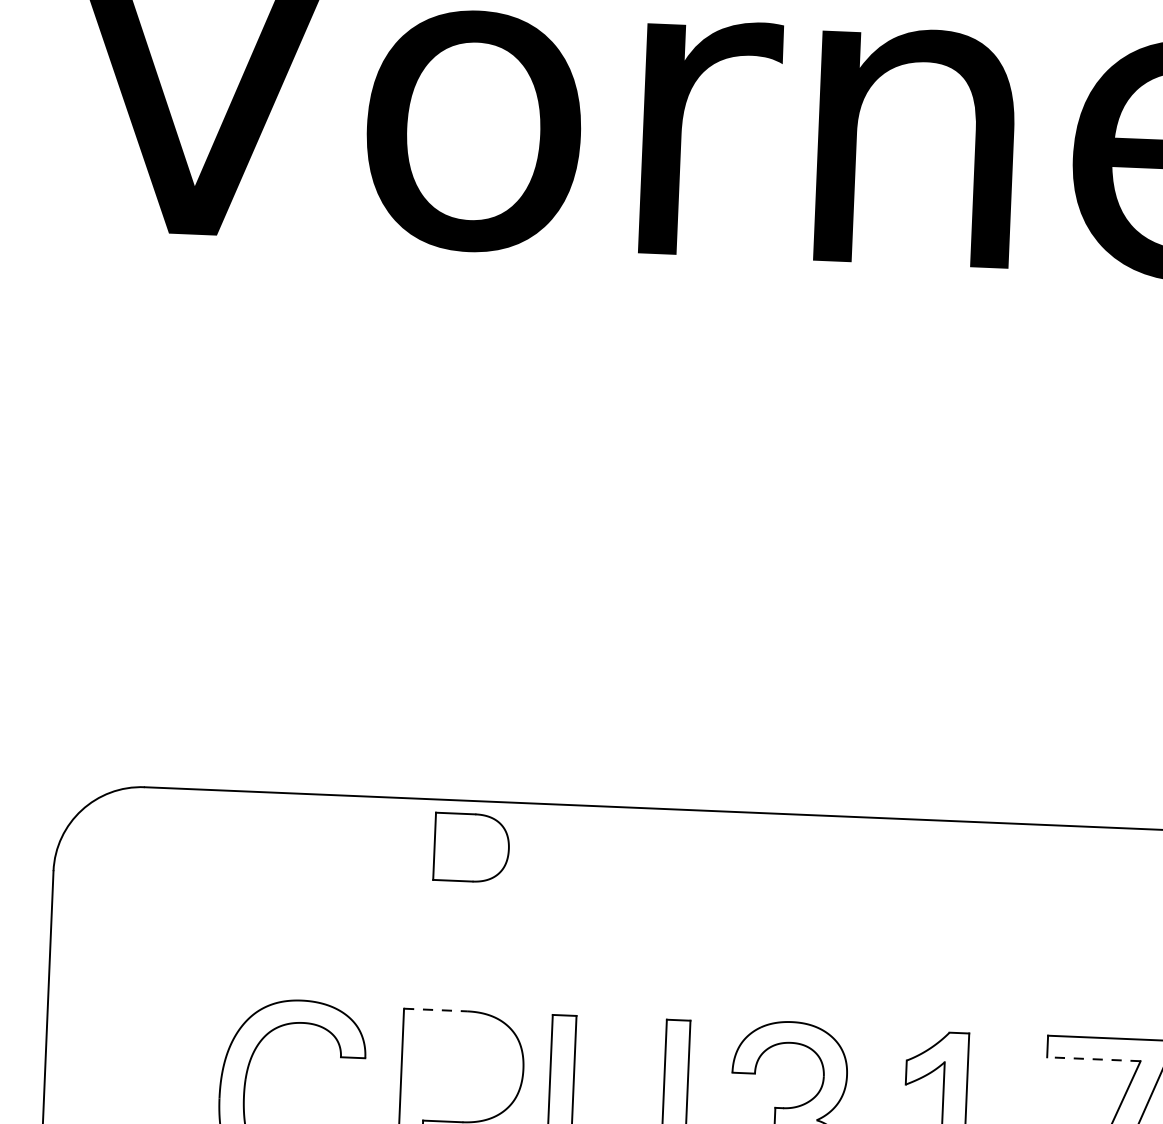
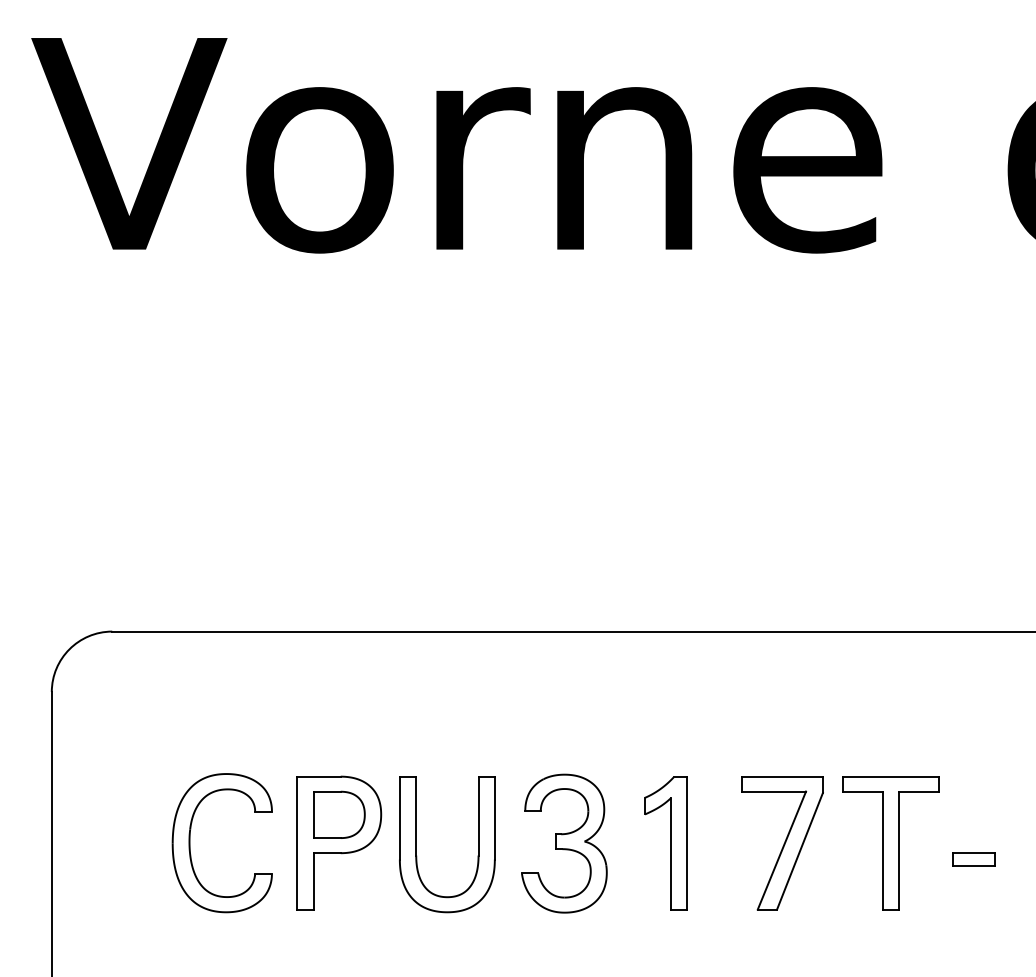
part: (472, 847) -> (339, 814), moved
line: (434, 1009) -> (318, 776), dashed -> solid
line: (1093, 1059) -> (773, 791), dashed -> solid

